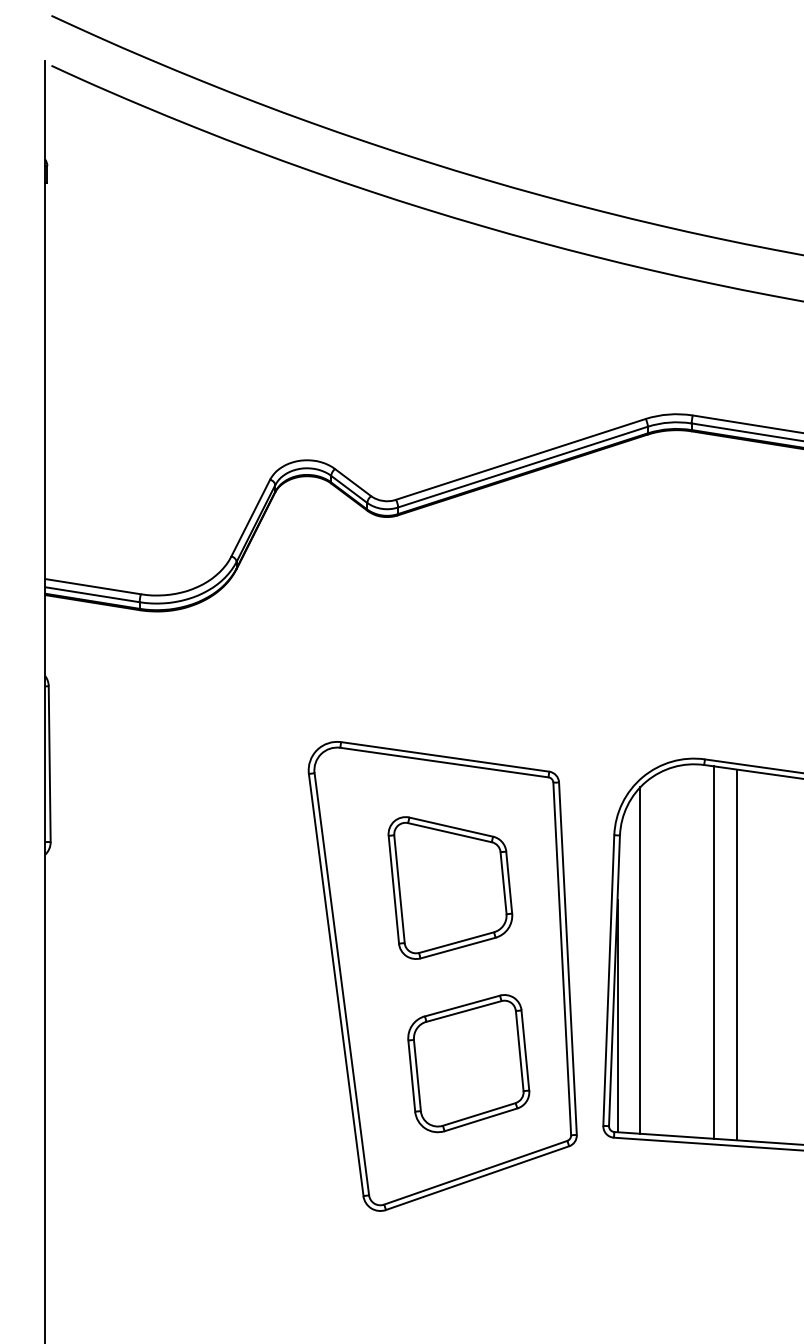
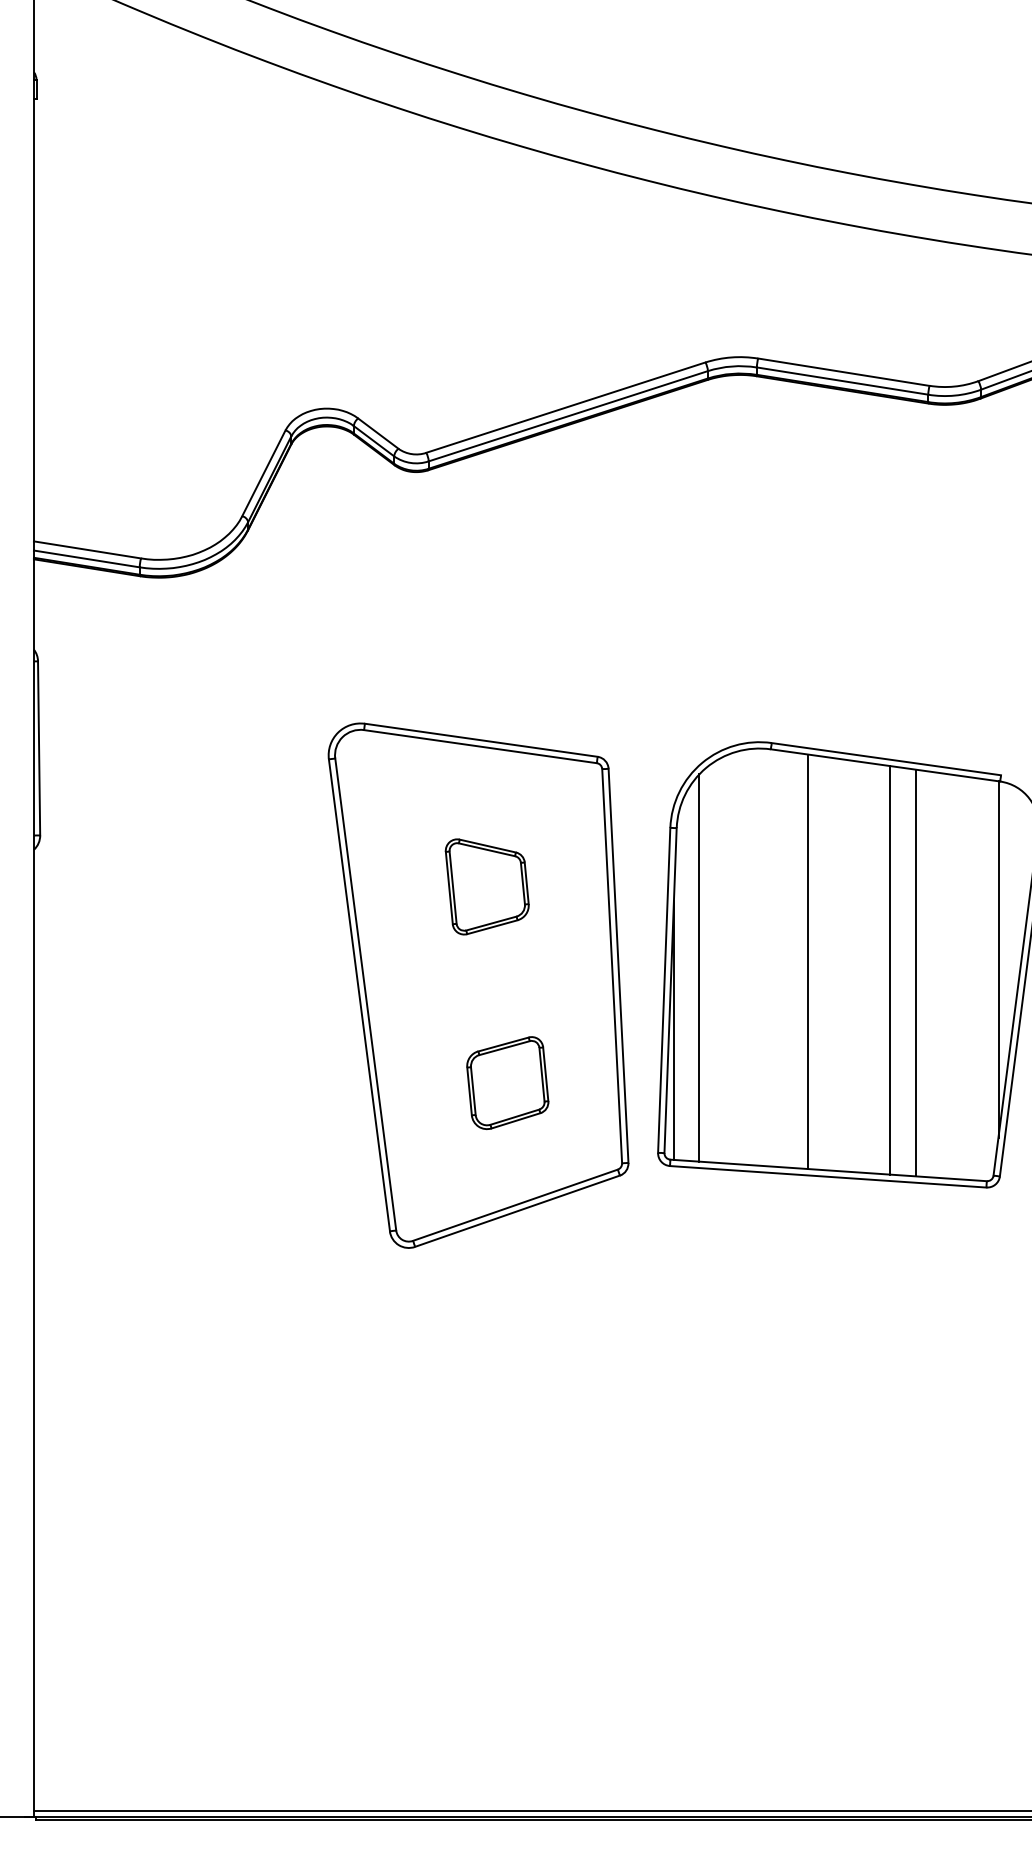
part: (450, 887) -> (487, 886), size x0.6
line: (714, 952) -> (782, 958), removed
part: (468, 1062) -> (507, 1082), size x0.6

